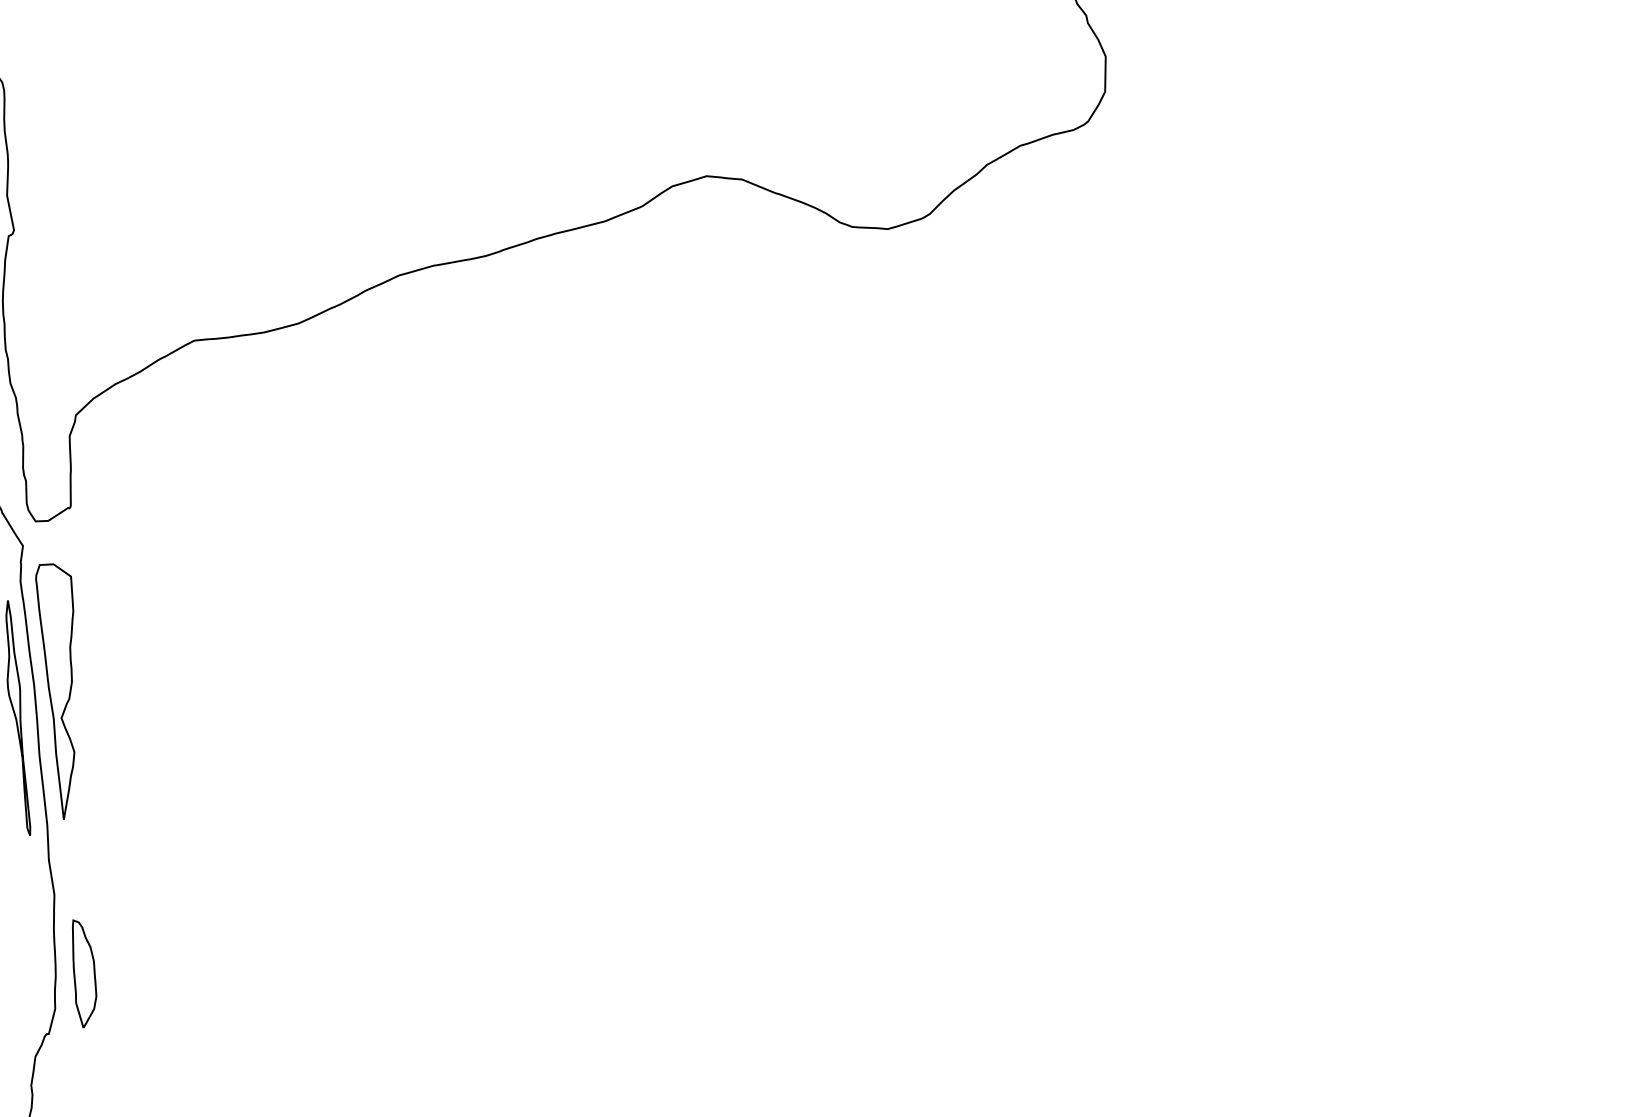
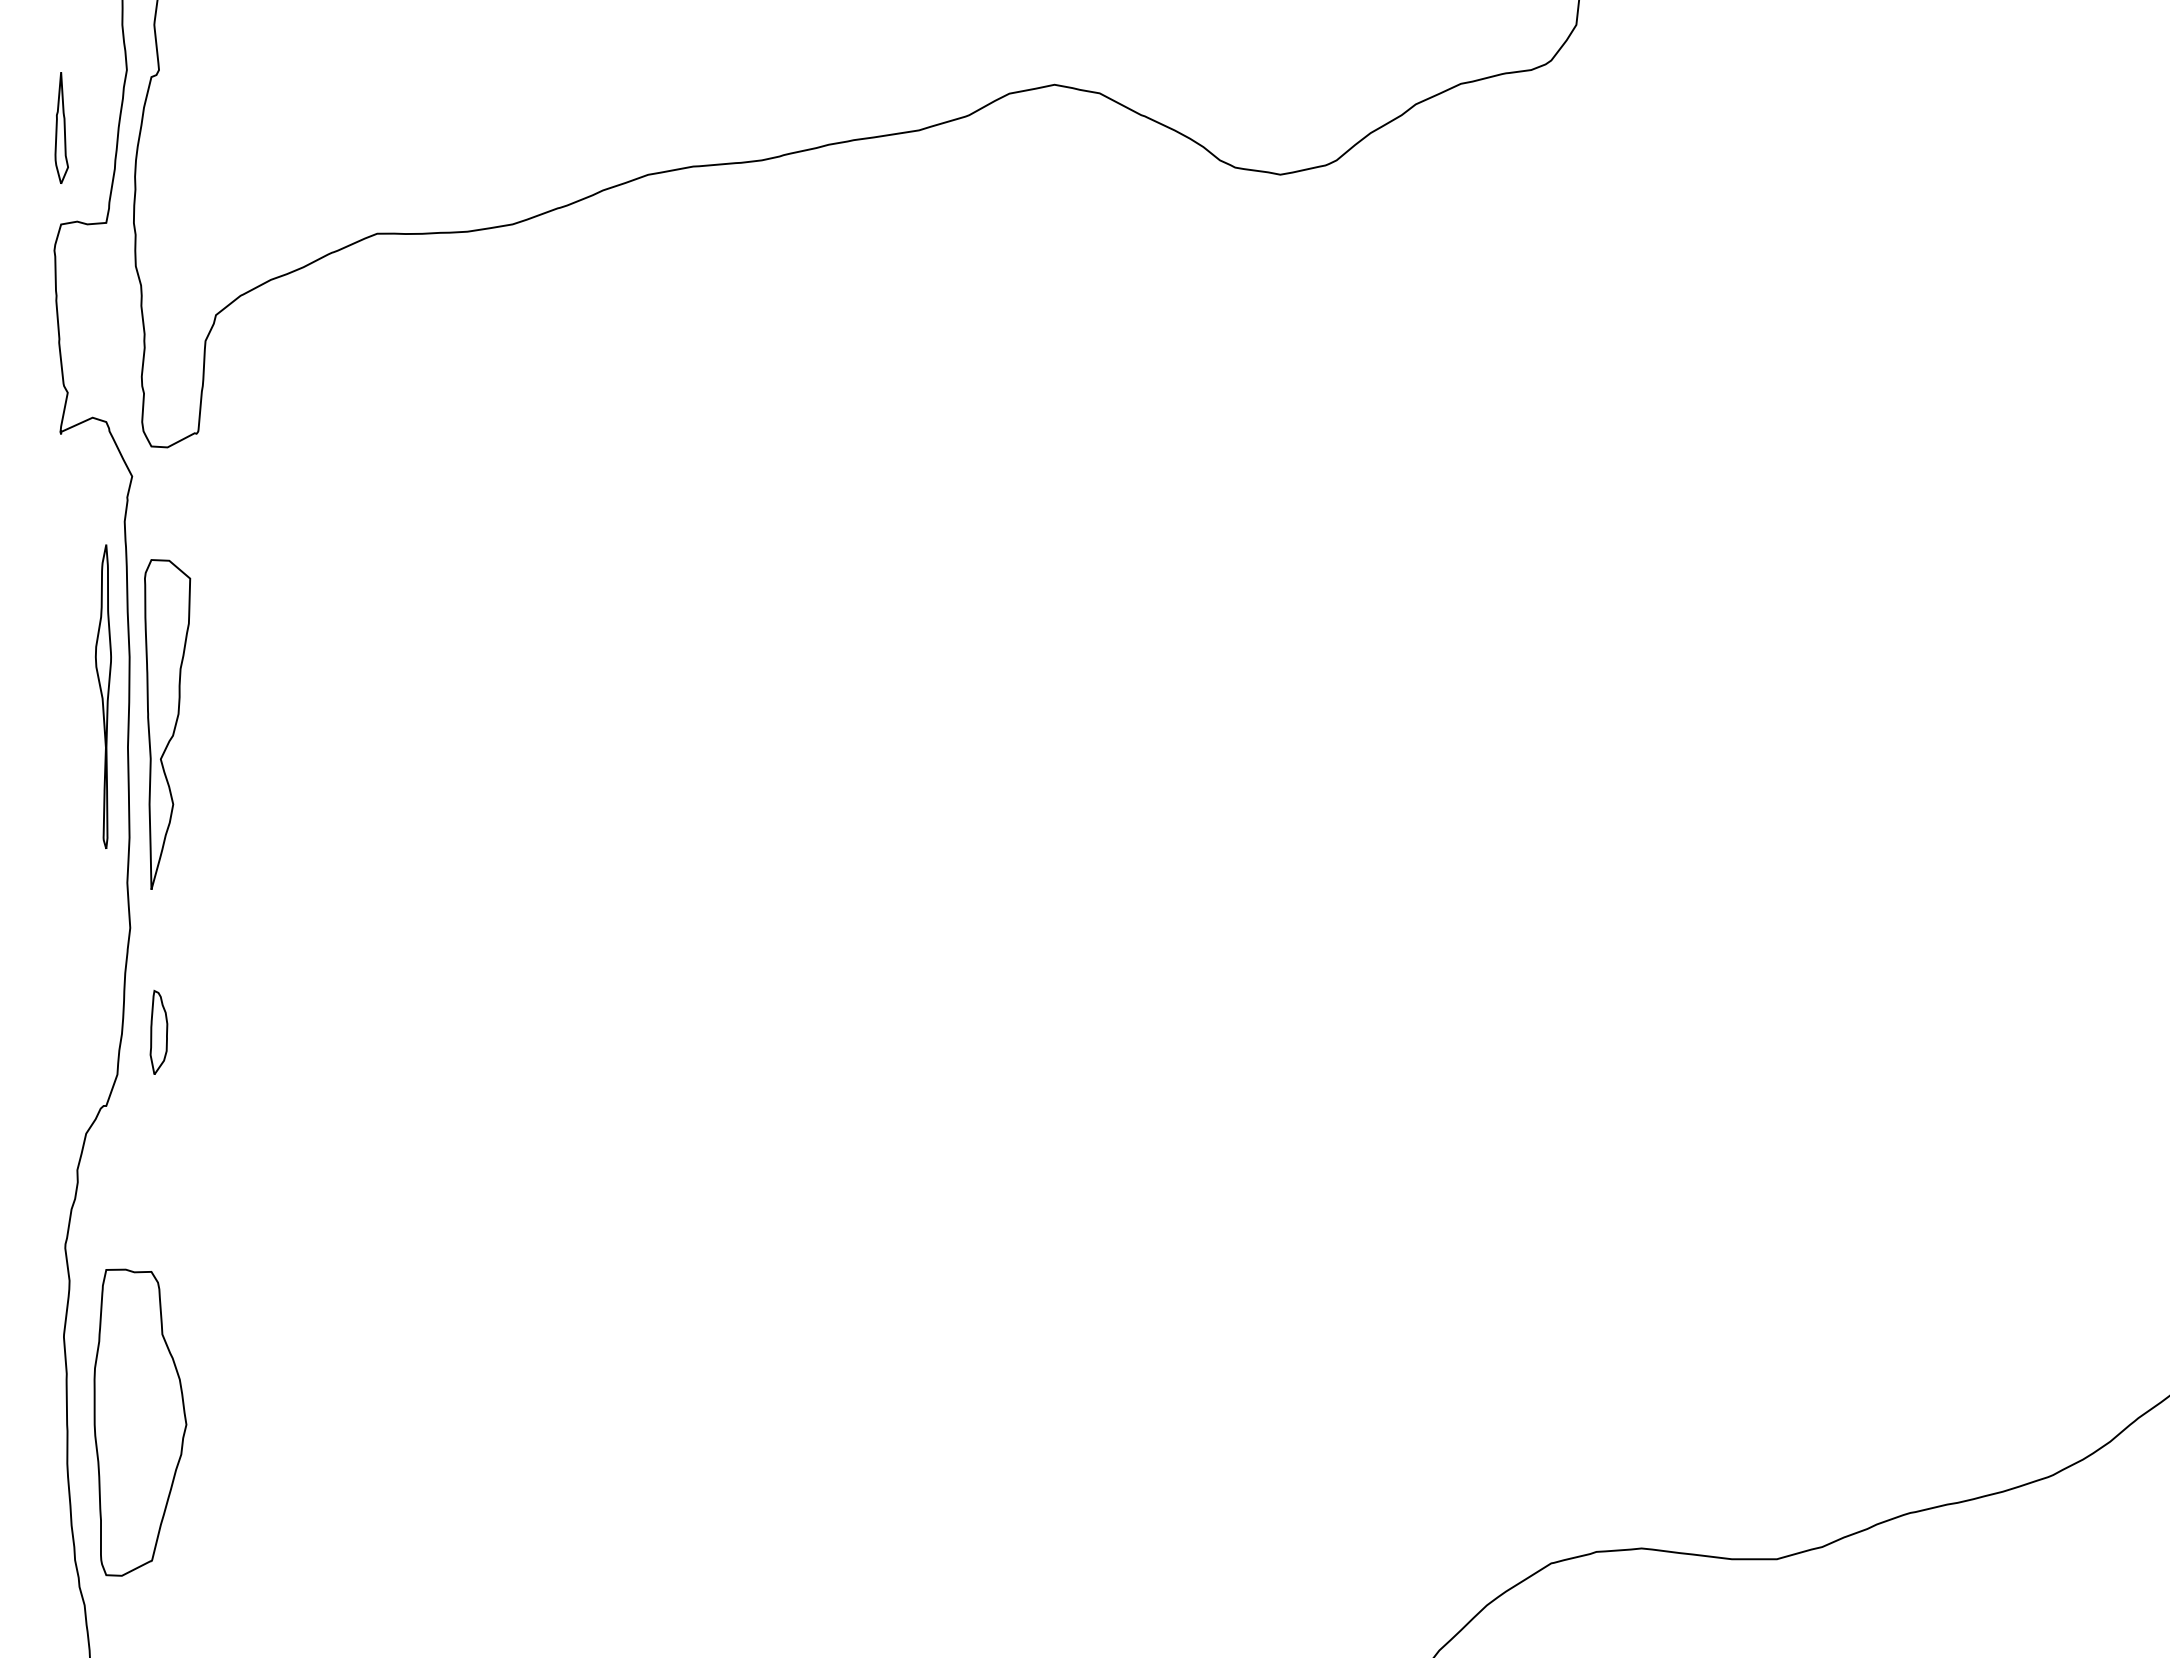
part: (64, 690) -> (167, 724), moved
part: (83, 973) -> (158, 1032), size x0.6

